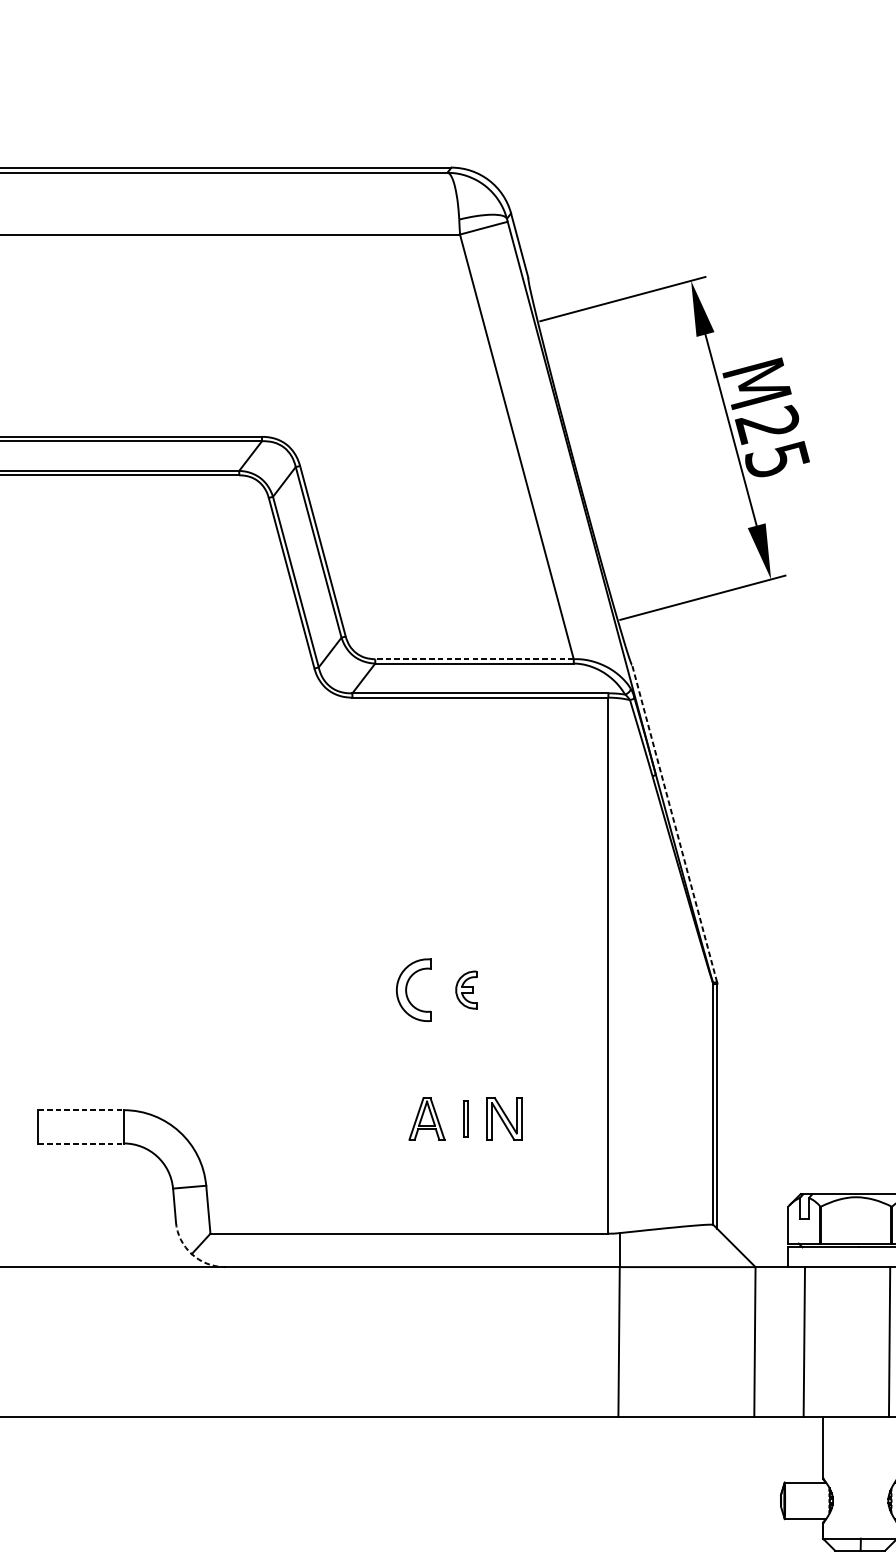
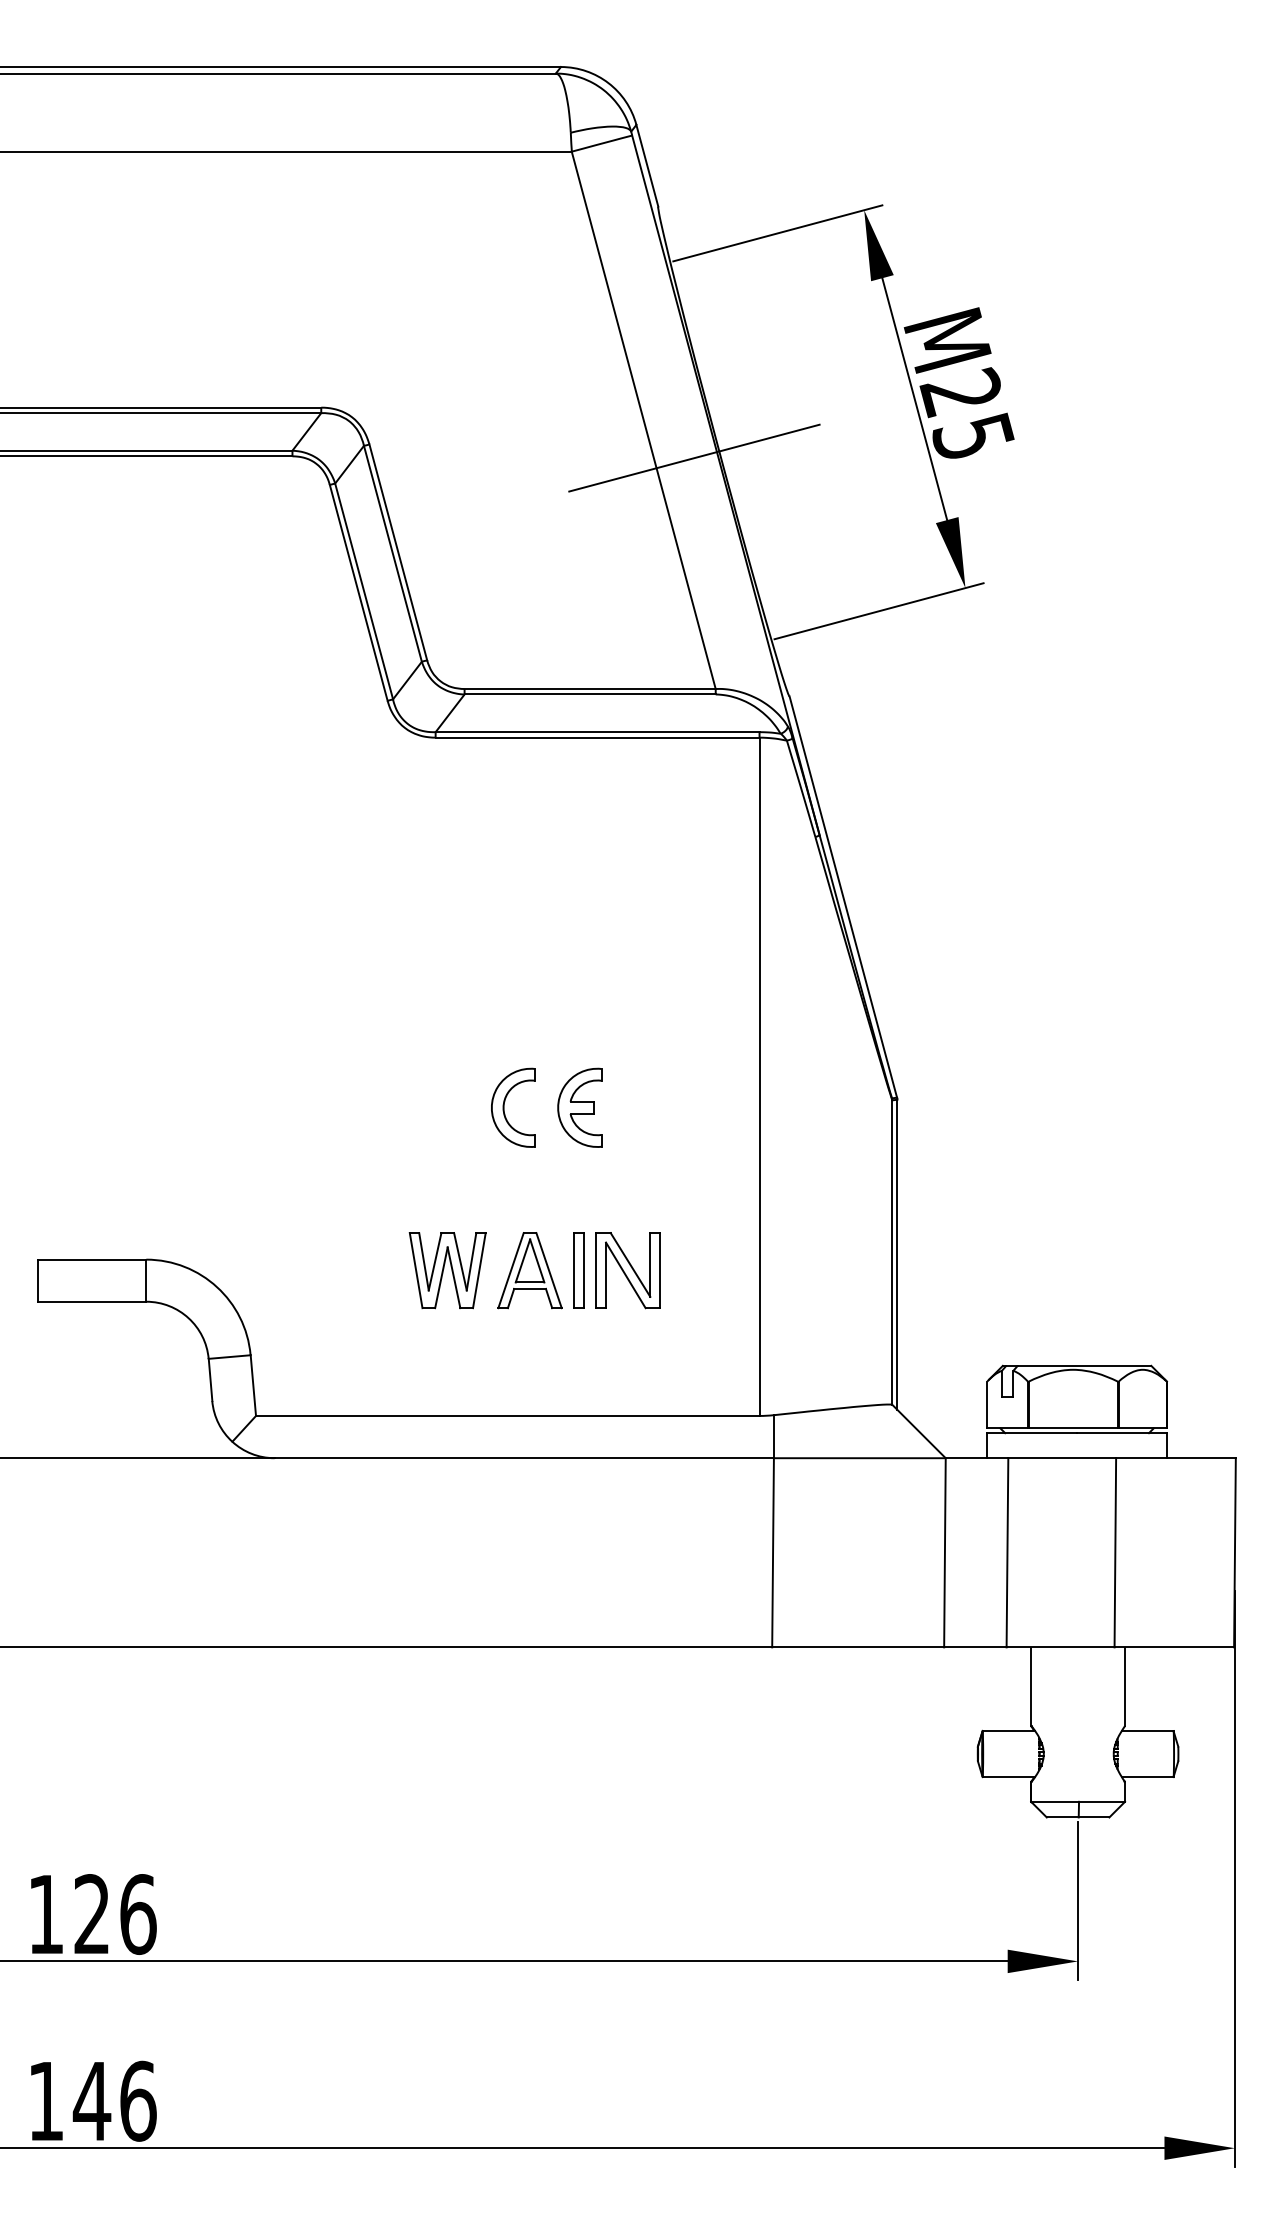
line: (556, 476) -> (694, 457), added
line: (474, 659) -> (590, 689), dashed -> solid
line: (674, 823) -> (843, 897), dashed -> solid
part: (466, 989) -> (579, 1107), size x1.67
line: (81, 1110) -> (92, 1259), dashed -> solid
part: (361, 1118) -> (447, 1270), added
part: (426, 1118) -> (529, 1270), size x1.43
part: (465, 1118) -> (578, 1270), size x1.67
part: (504, 1118) -> (627, 1270), size x1.43
line: (81, 1143) -> (92, 1301), dashed -> solid
arc: (191, 1253) -> (232, 1441), dashed -> solid

